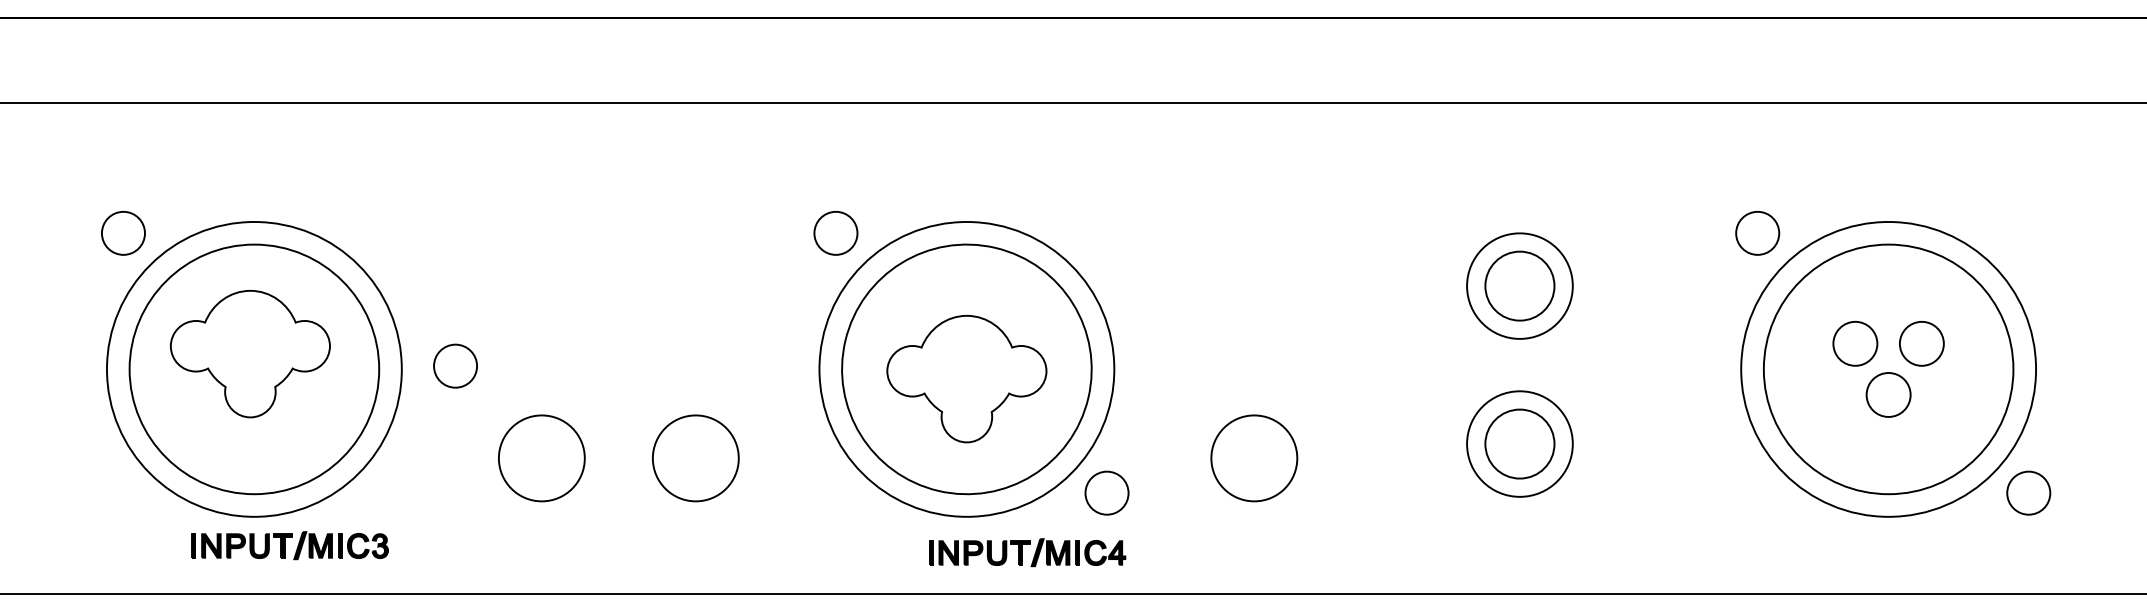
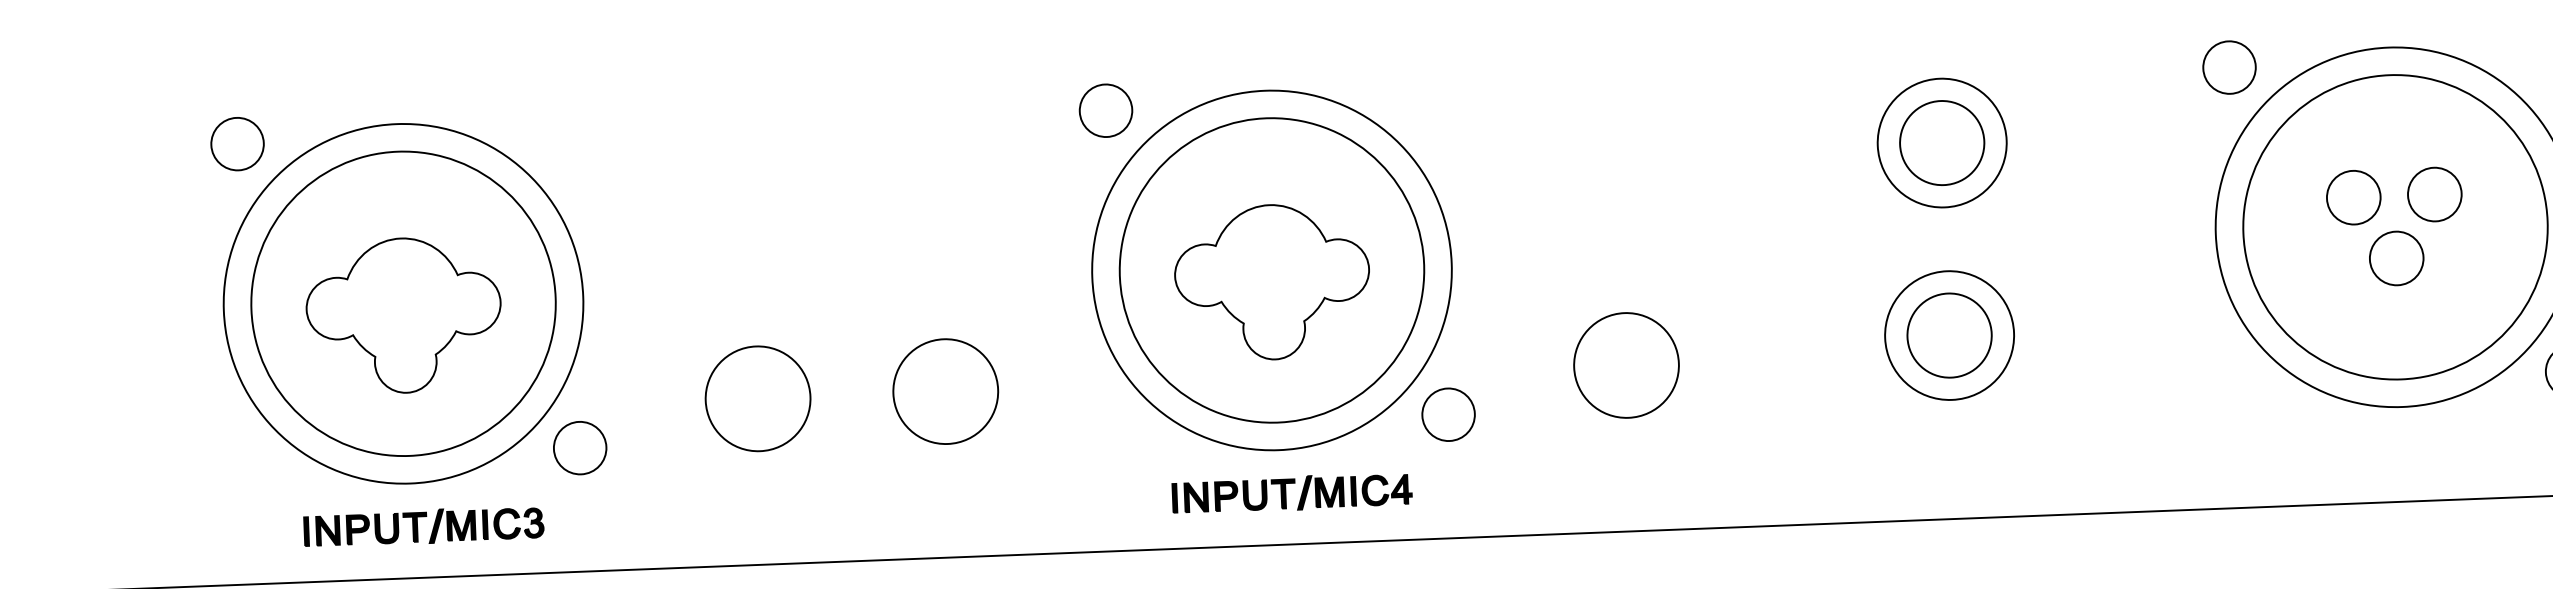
part: (250, 354) -> (404, 316), moved
part: (455, 365) -> (580, 447), moved
part: (289, 545) -> (423, 526), moved
part: (1027, 552) -> (1292, 493), moved

